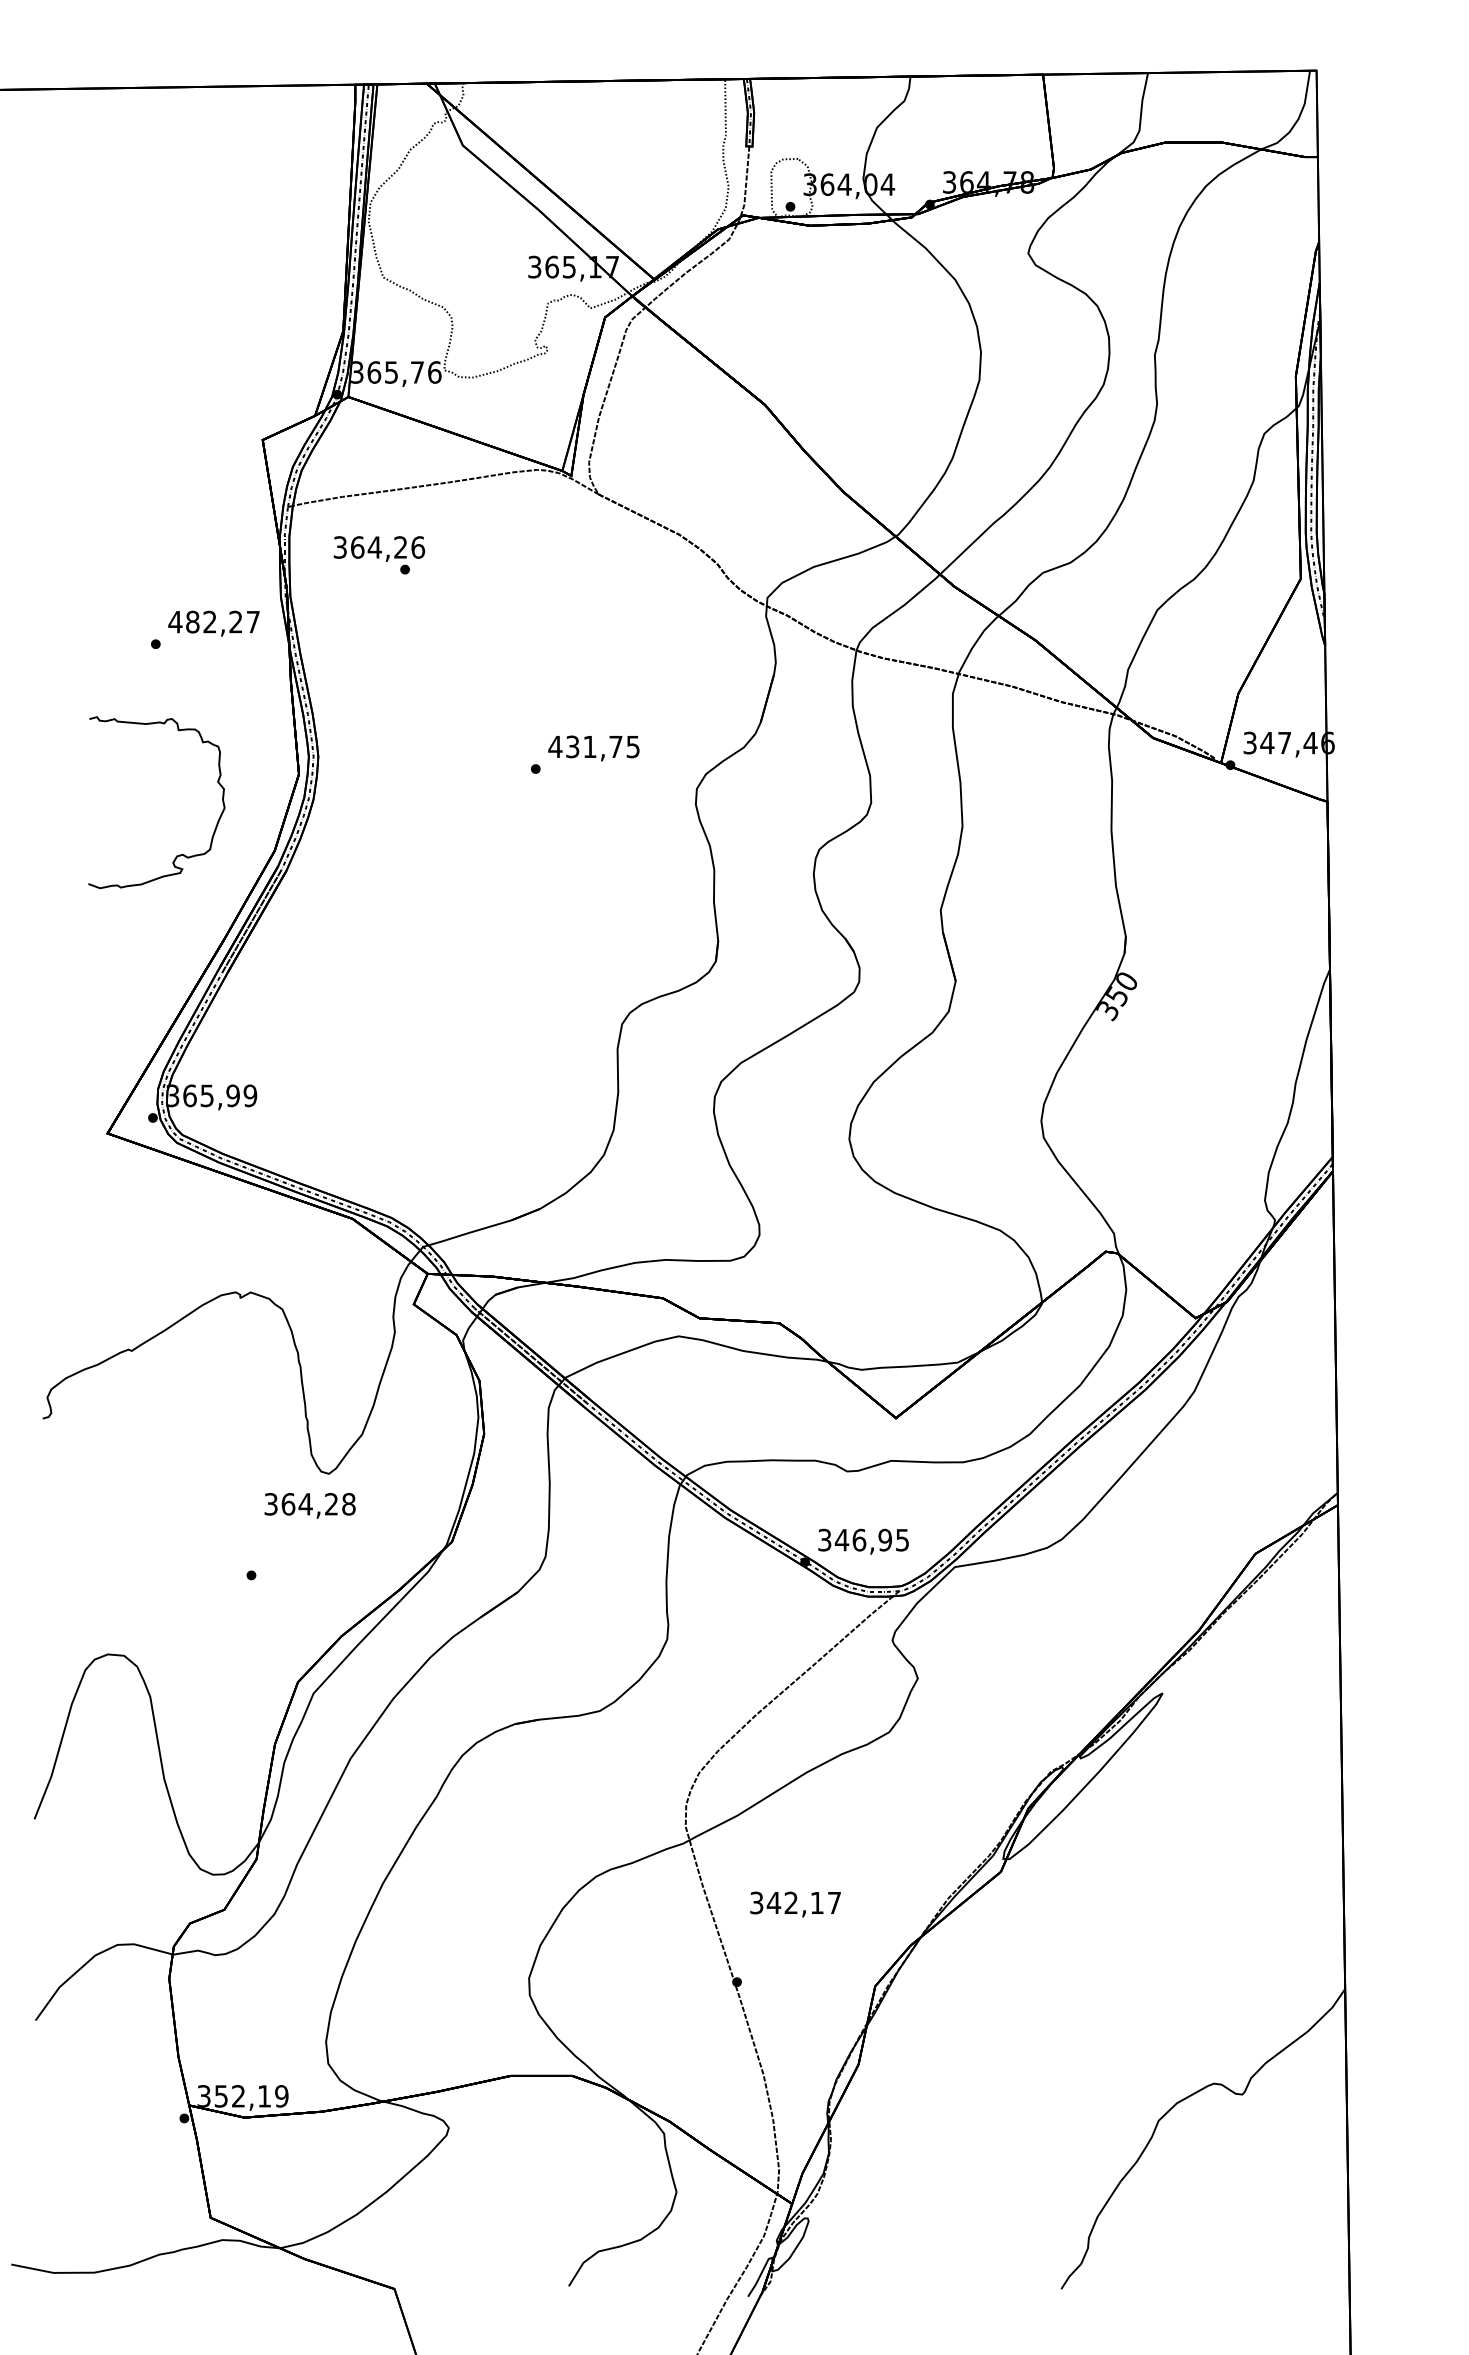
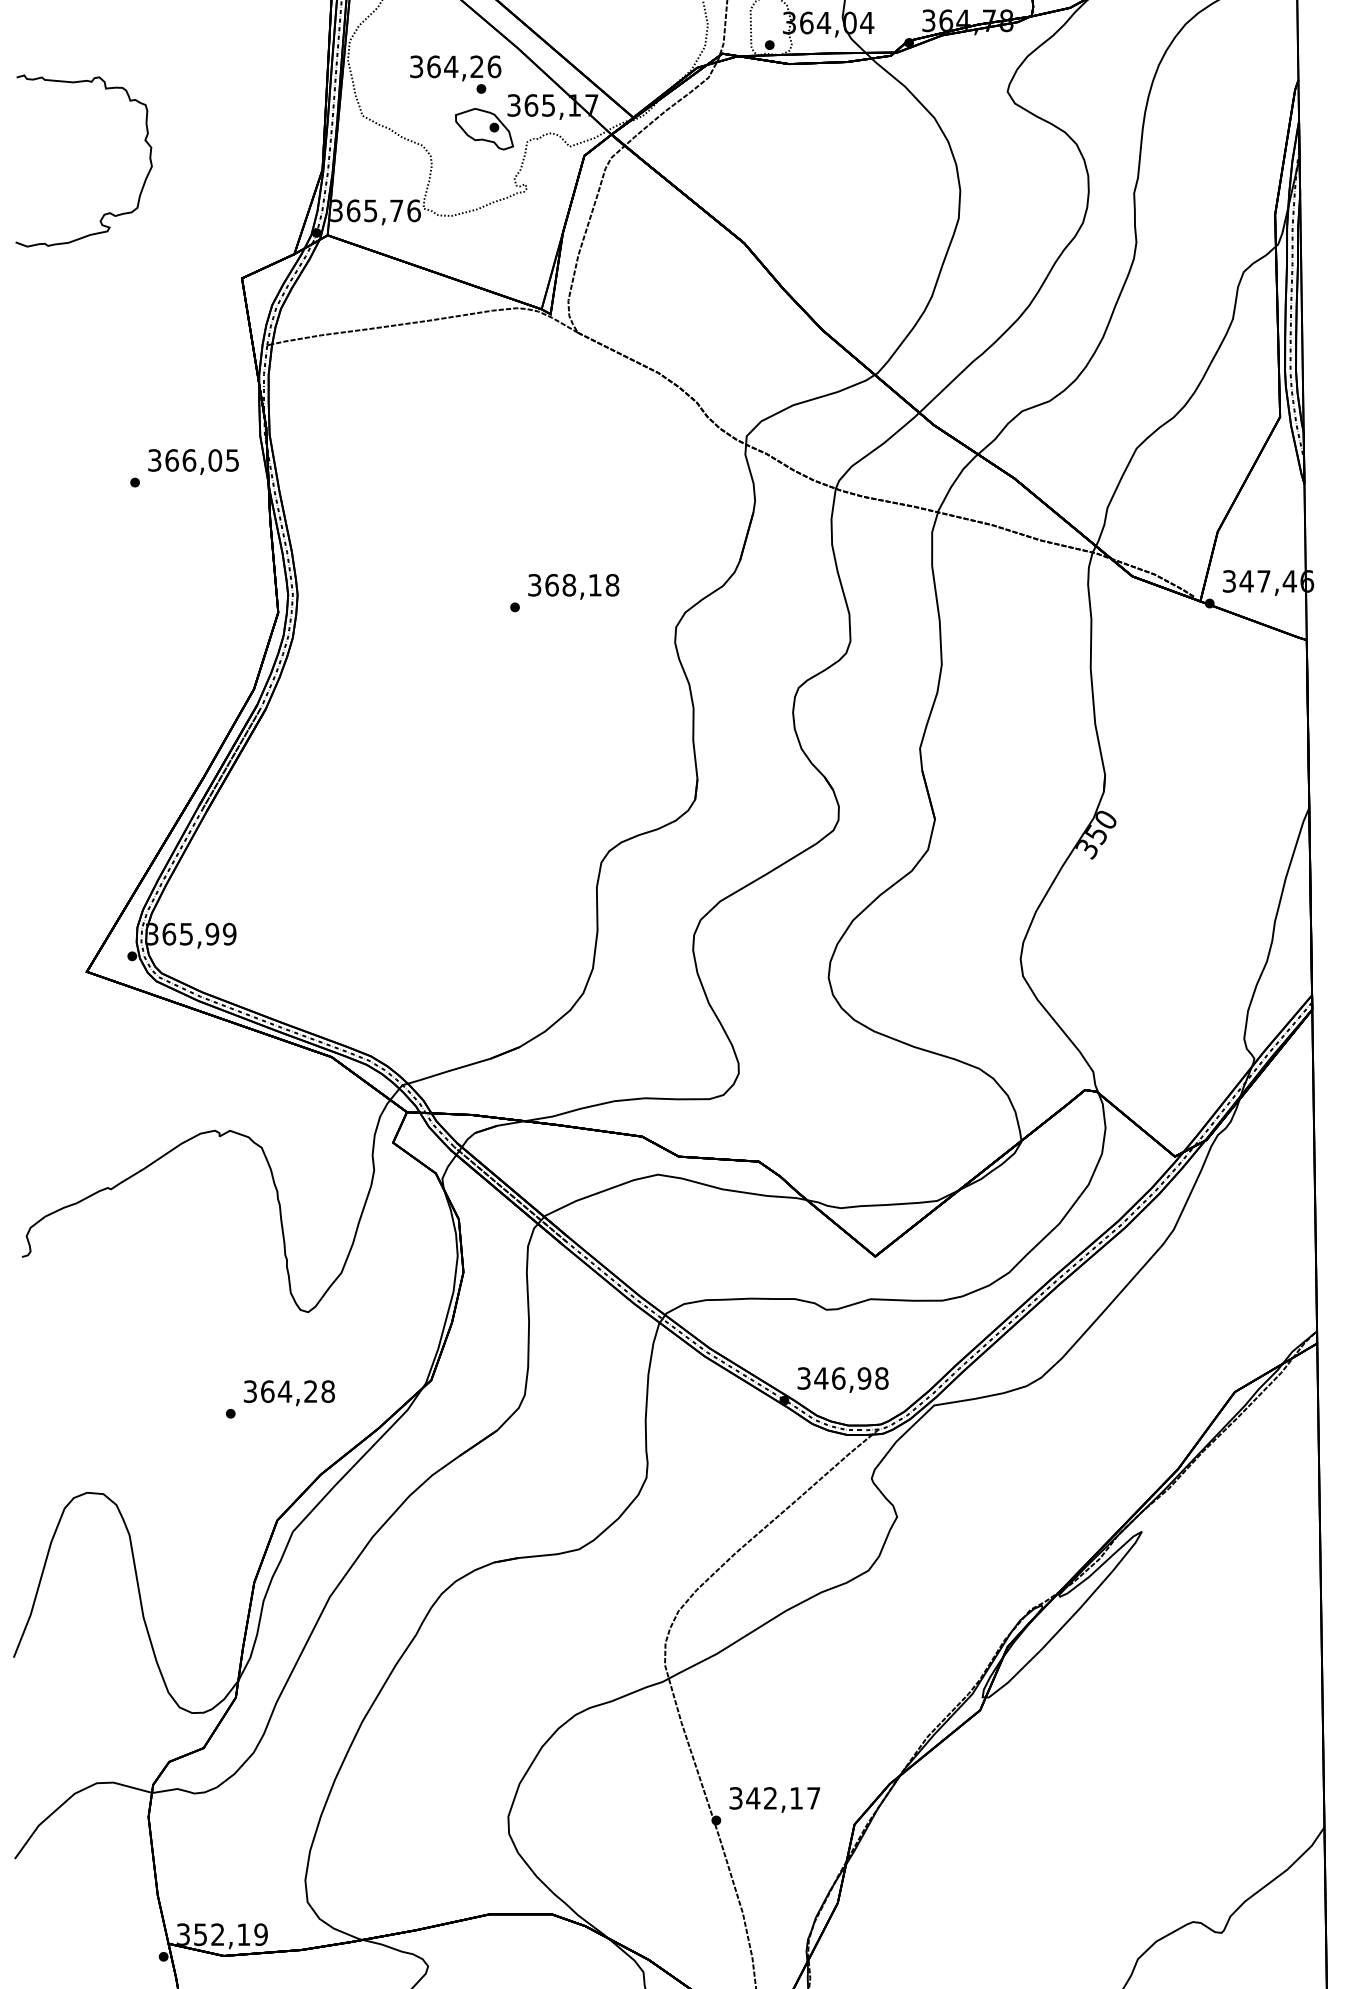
part: (504, 290) -> (483, 128), added
text: (379, 555) -> (455, 74), moved
text: (213, 621) -> (192, 459), 482,27 -> 366,05
text: (593, 746) -> (572, 584), 431,75 -> 368,18
curve: (176, 855) -> (103, 213), moved
text: (309, 1505) -> (288, 1392), moved
text: (902, 1539) -> (881, 1377), 346,95 -> 346,98
text: (795, 1904) -> (774, 1799), moved

